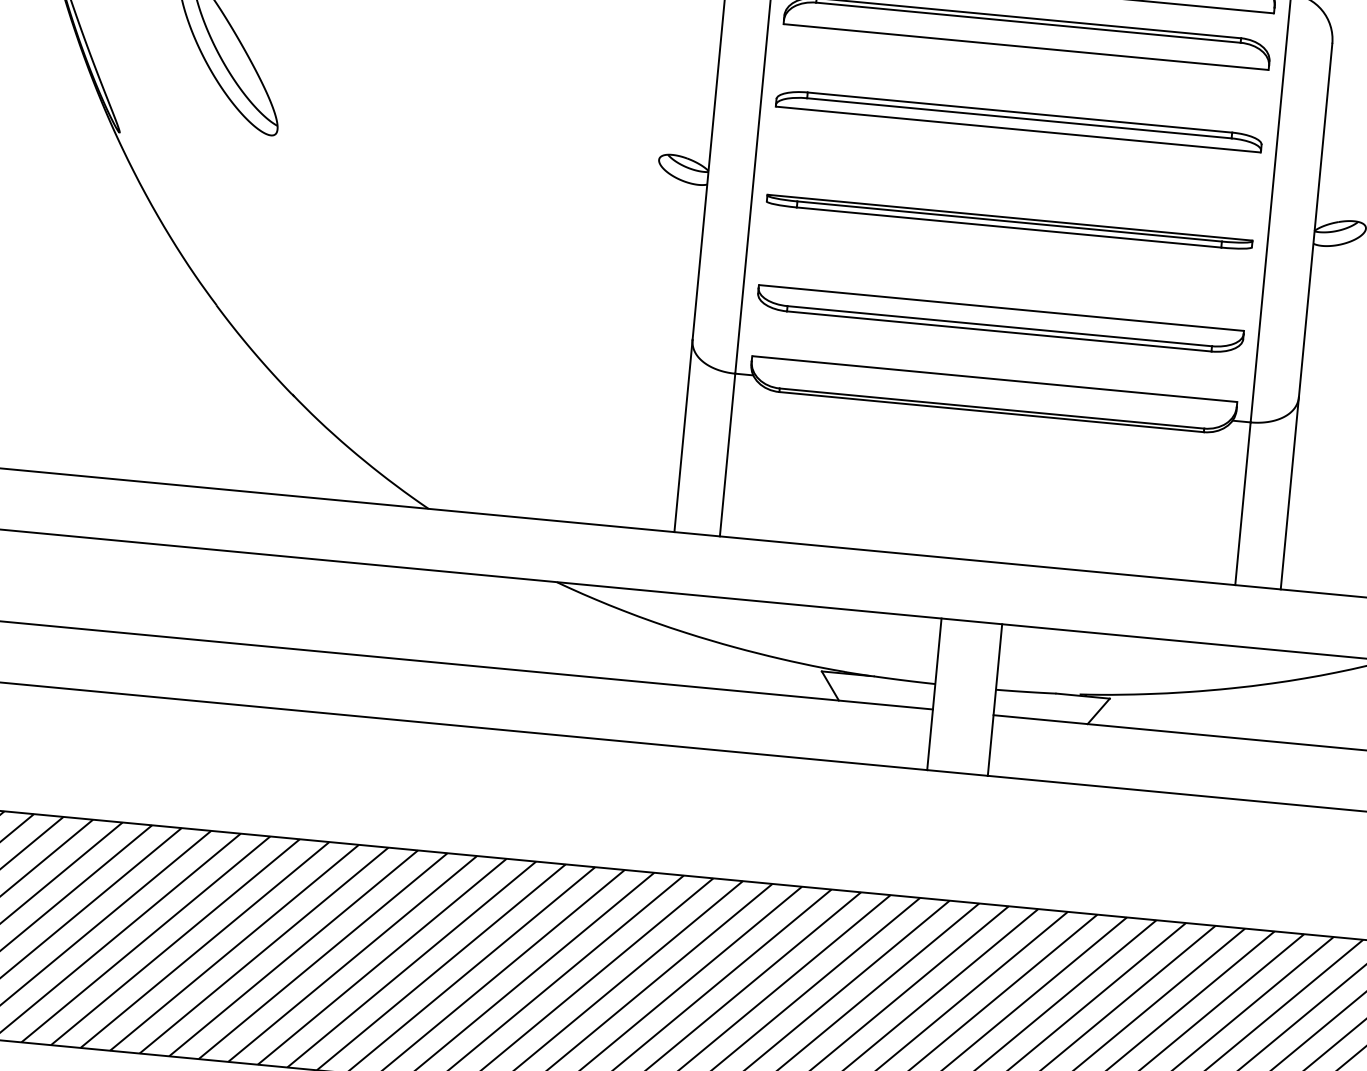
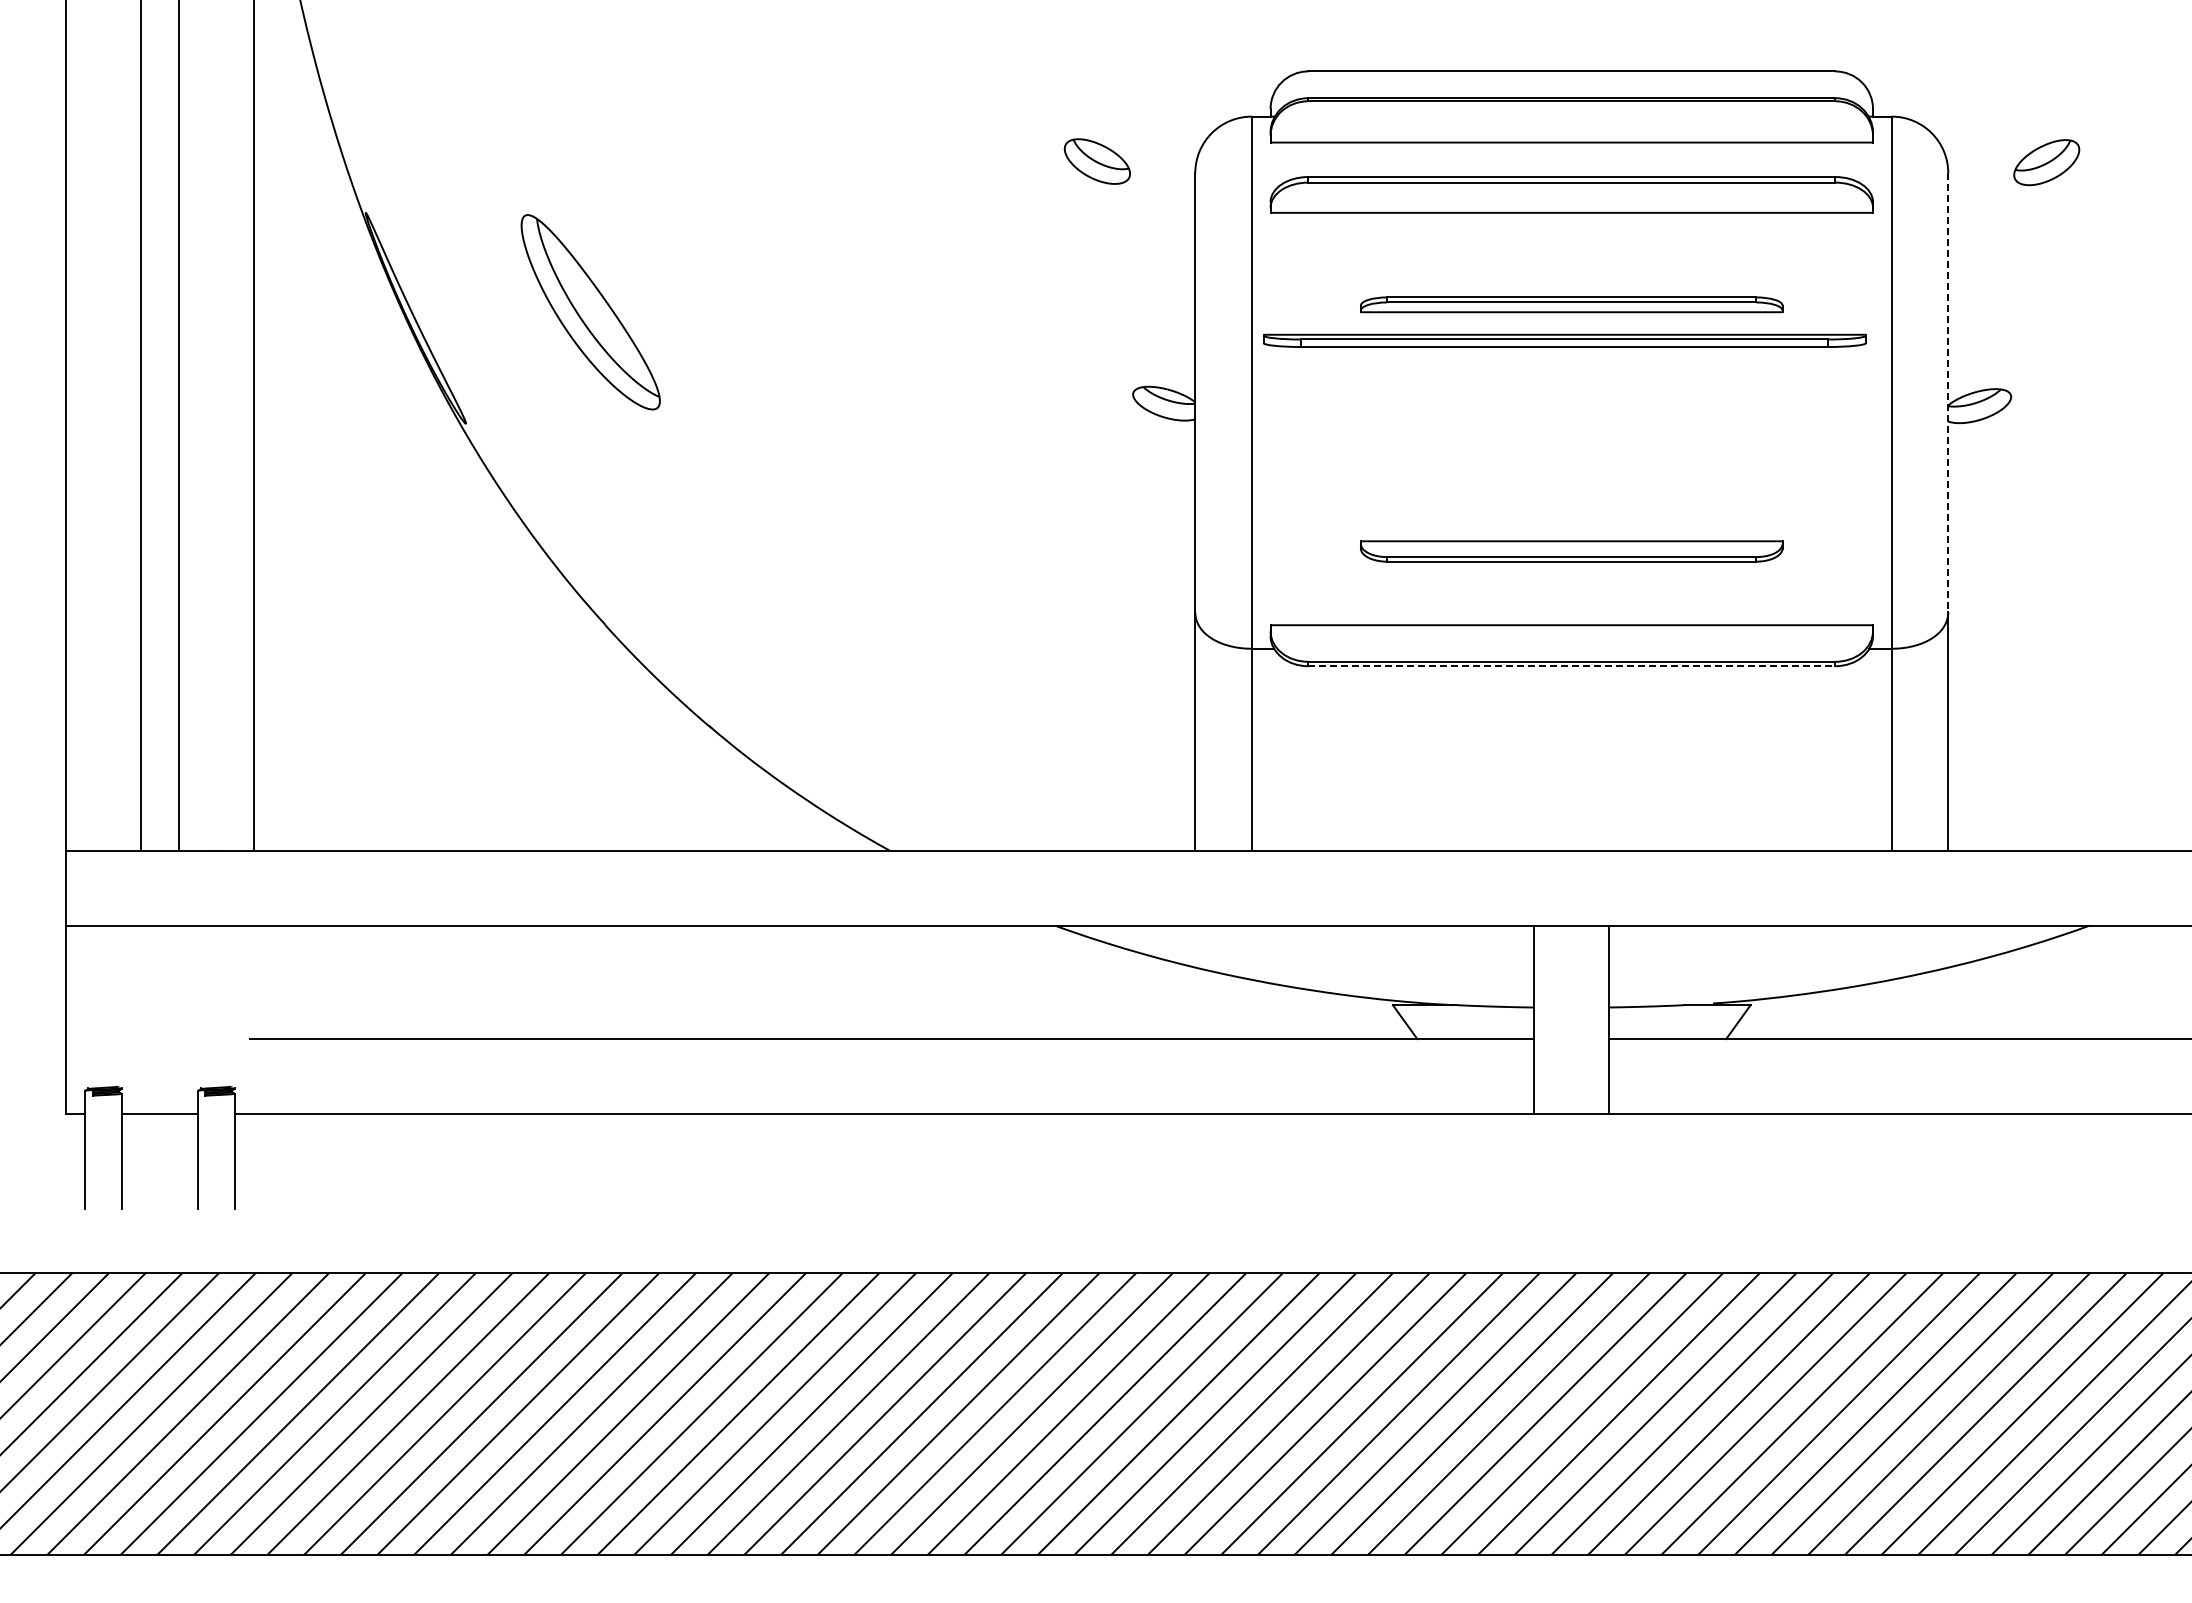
part: (1018, 120) -> (1571, 304), size x0.7
line: (1315, 221) -> (1948, 393), solid -> dashed
part: (1009, 222) -> (1564, 340), moved
part: (1000, 319) -> (1571, 551), size x0.7
line: (991, 412) -> (1571, 666), solid -> dashed

